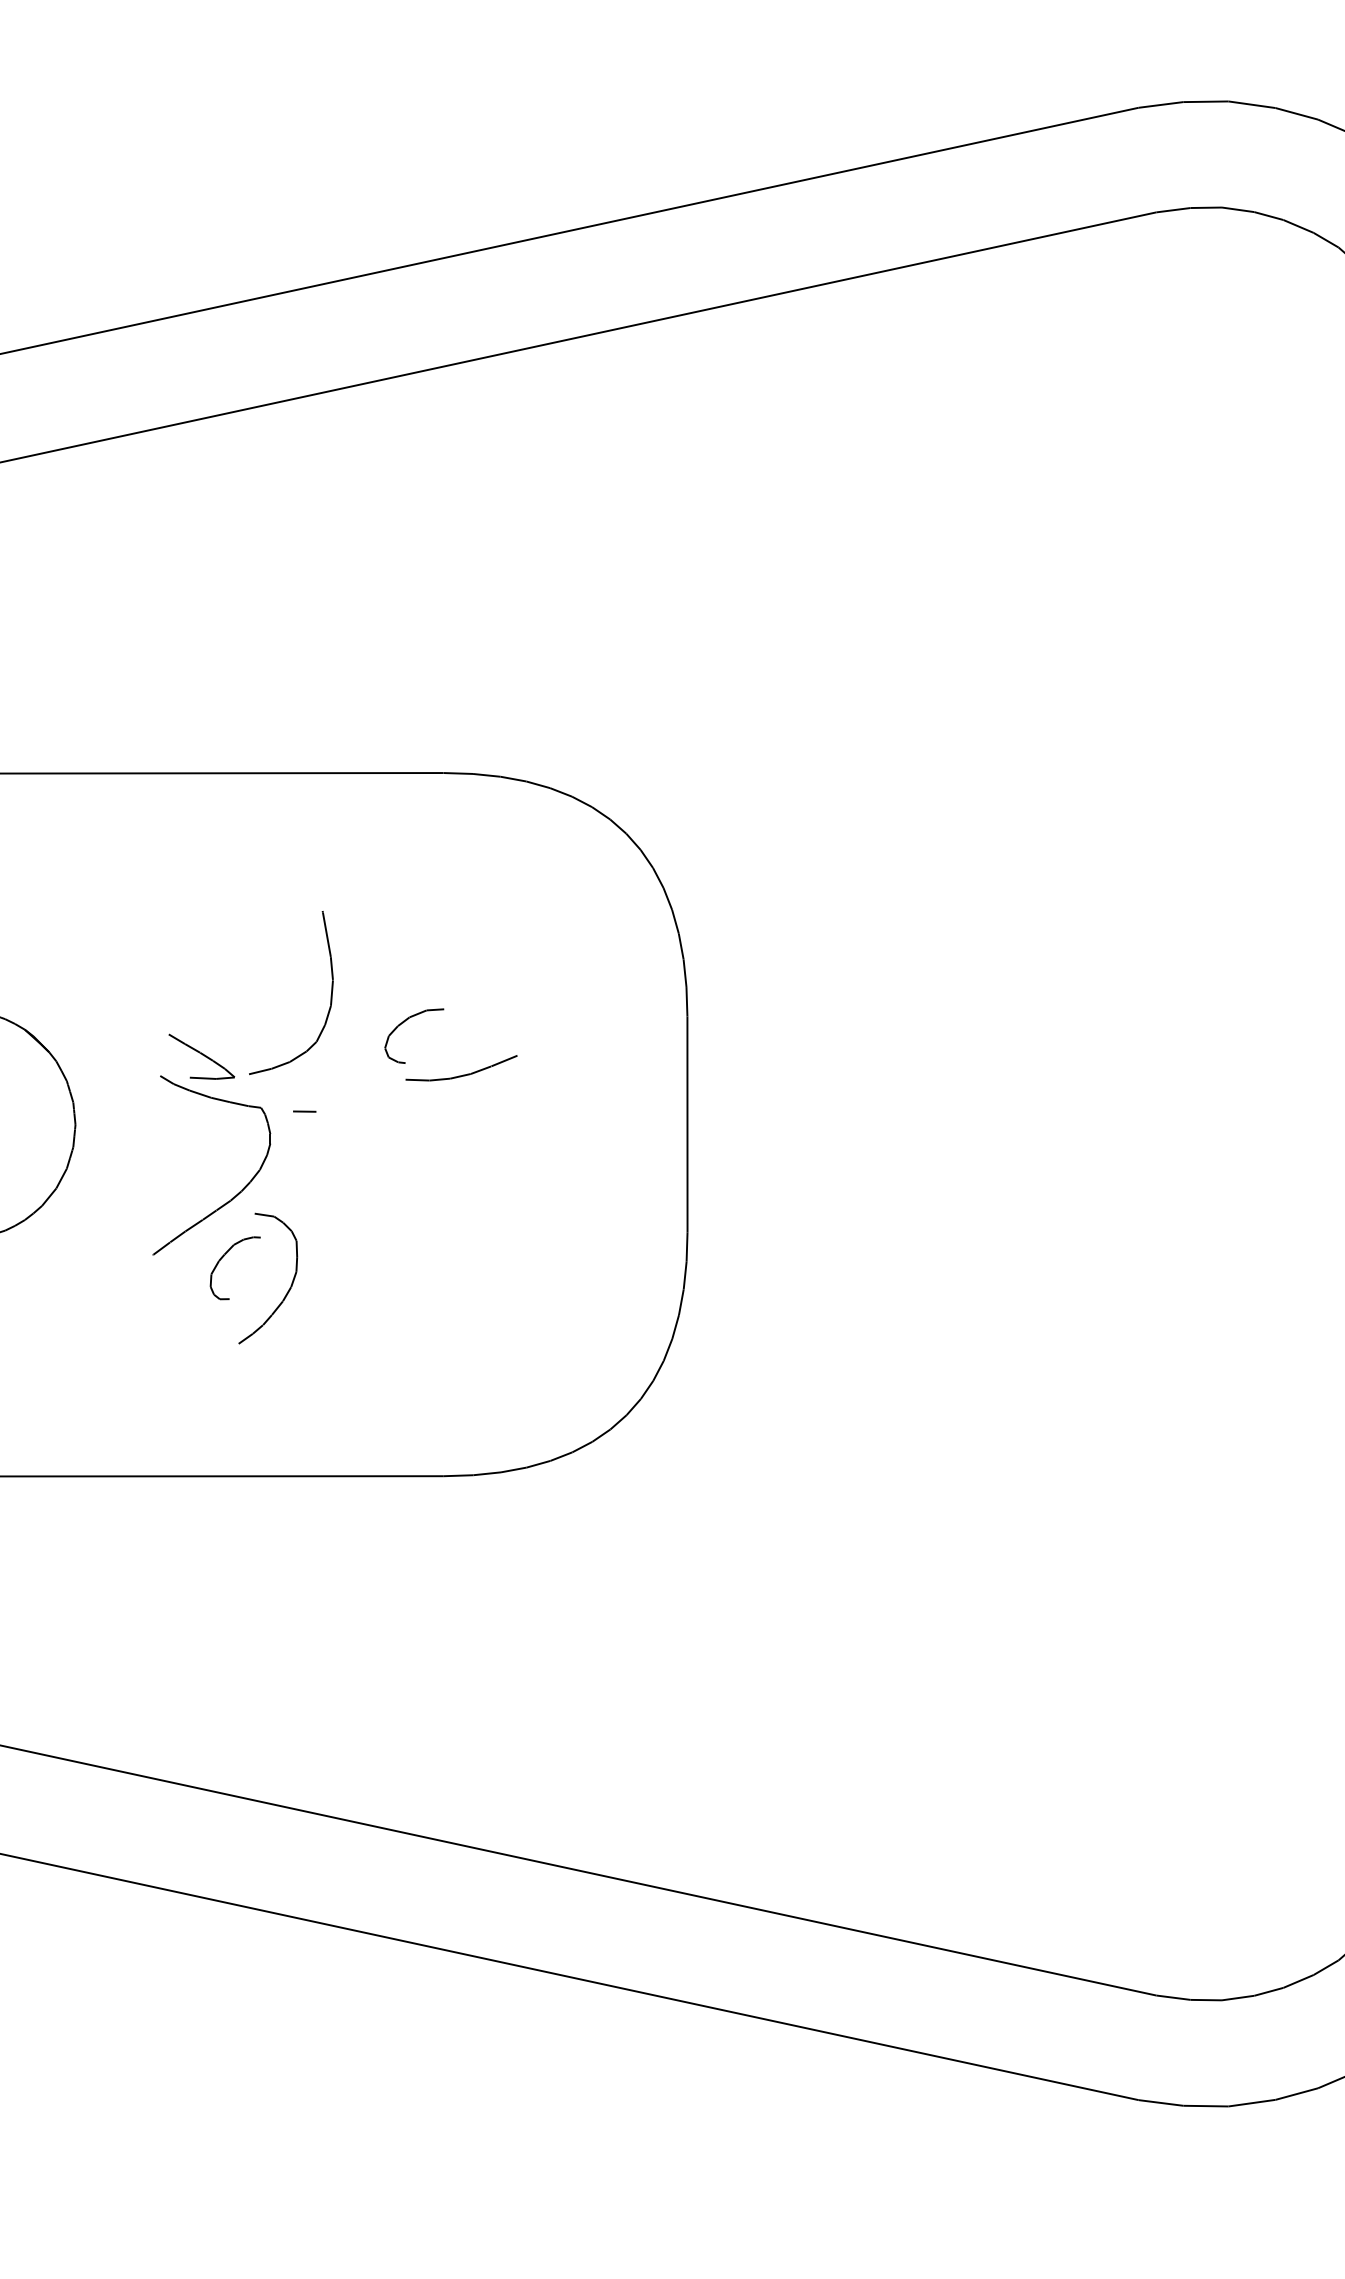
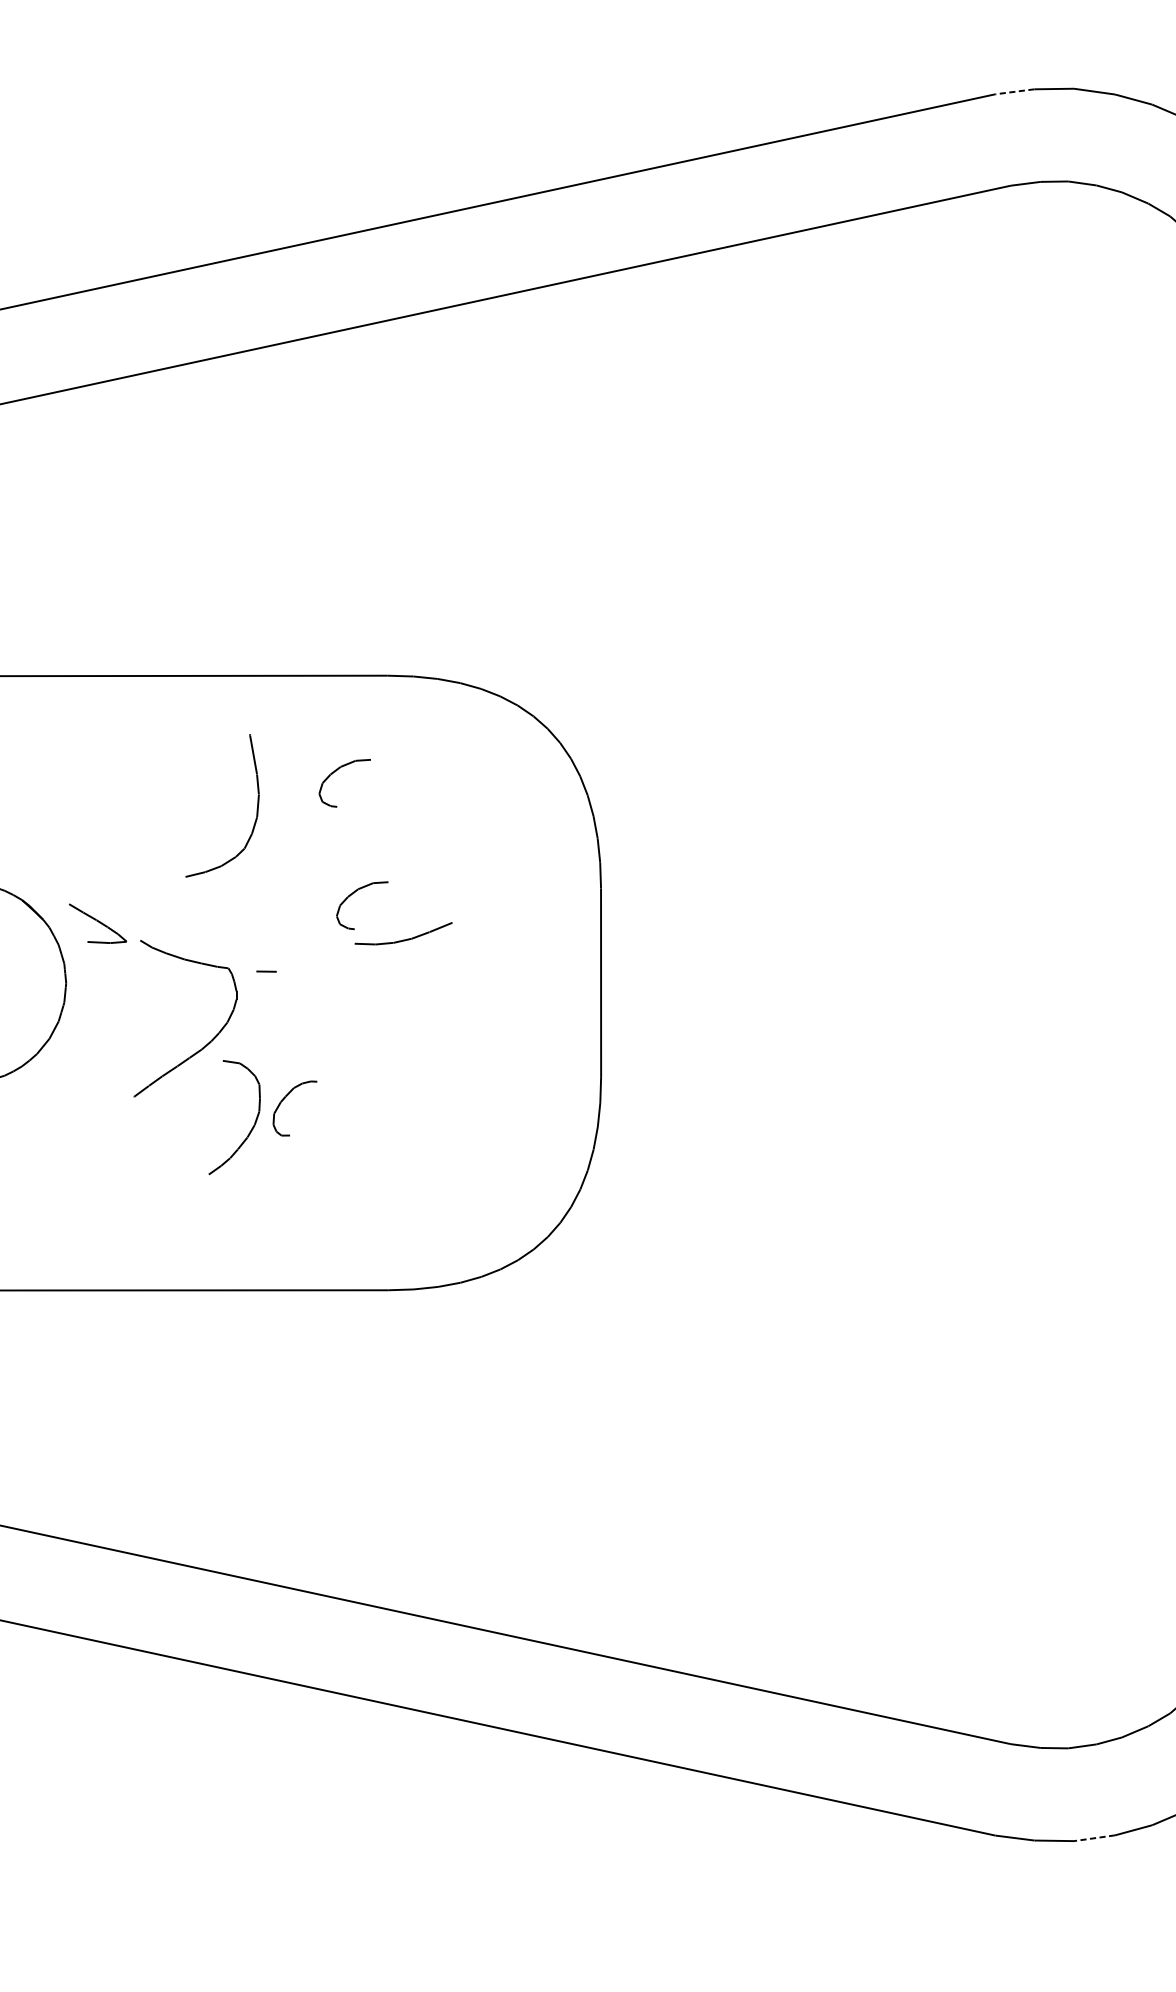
line: (1160, 105) -> (1014, 92), solid -> dashed
part: (383, 883) -> (335, 772), added
part: (330, 995) -> (256, 808), moved
part: (201, 1056) -> (97, 923), moved
part: (223, 1257) -> (284, 1099), moved
line: (1252, 2103) -> (1094, 1838), solid -> dashed

